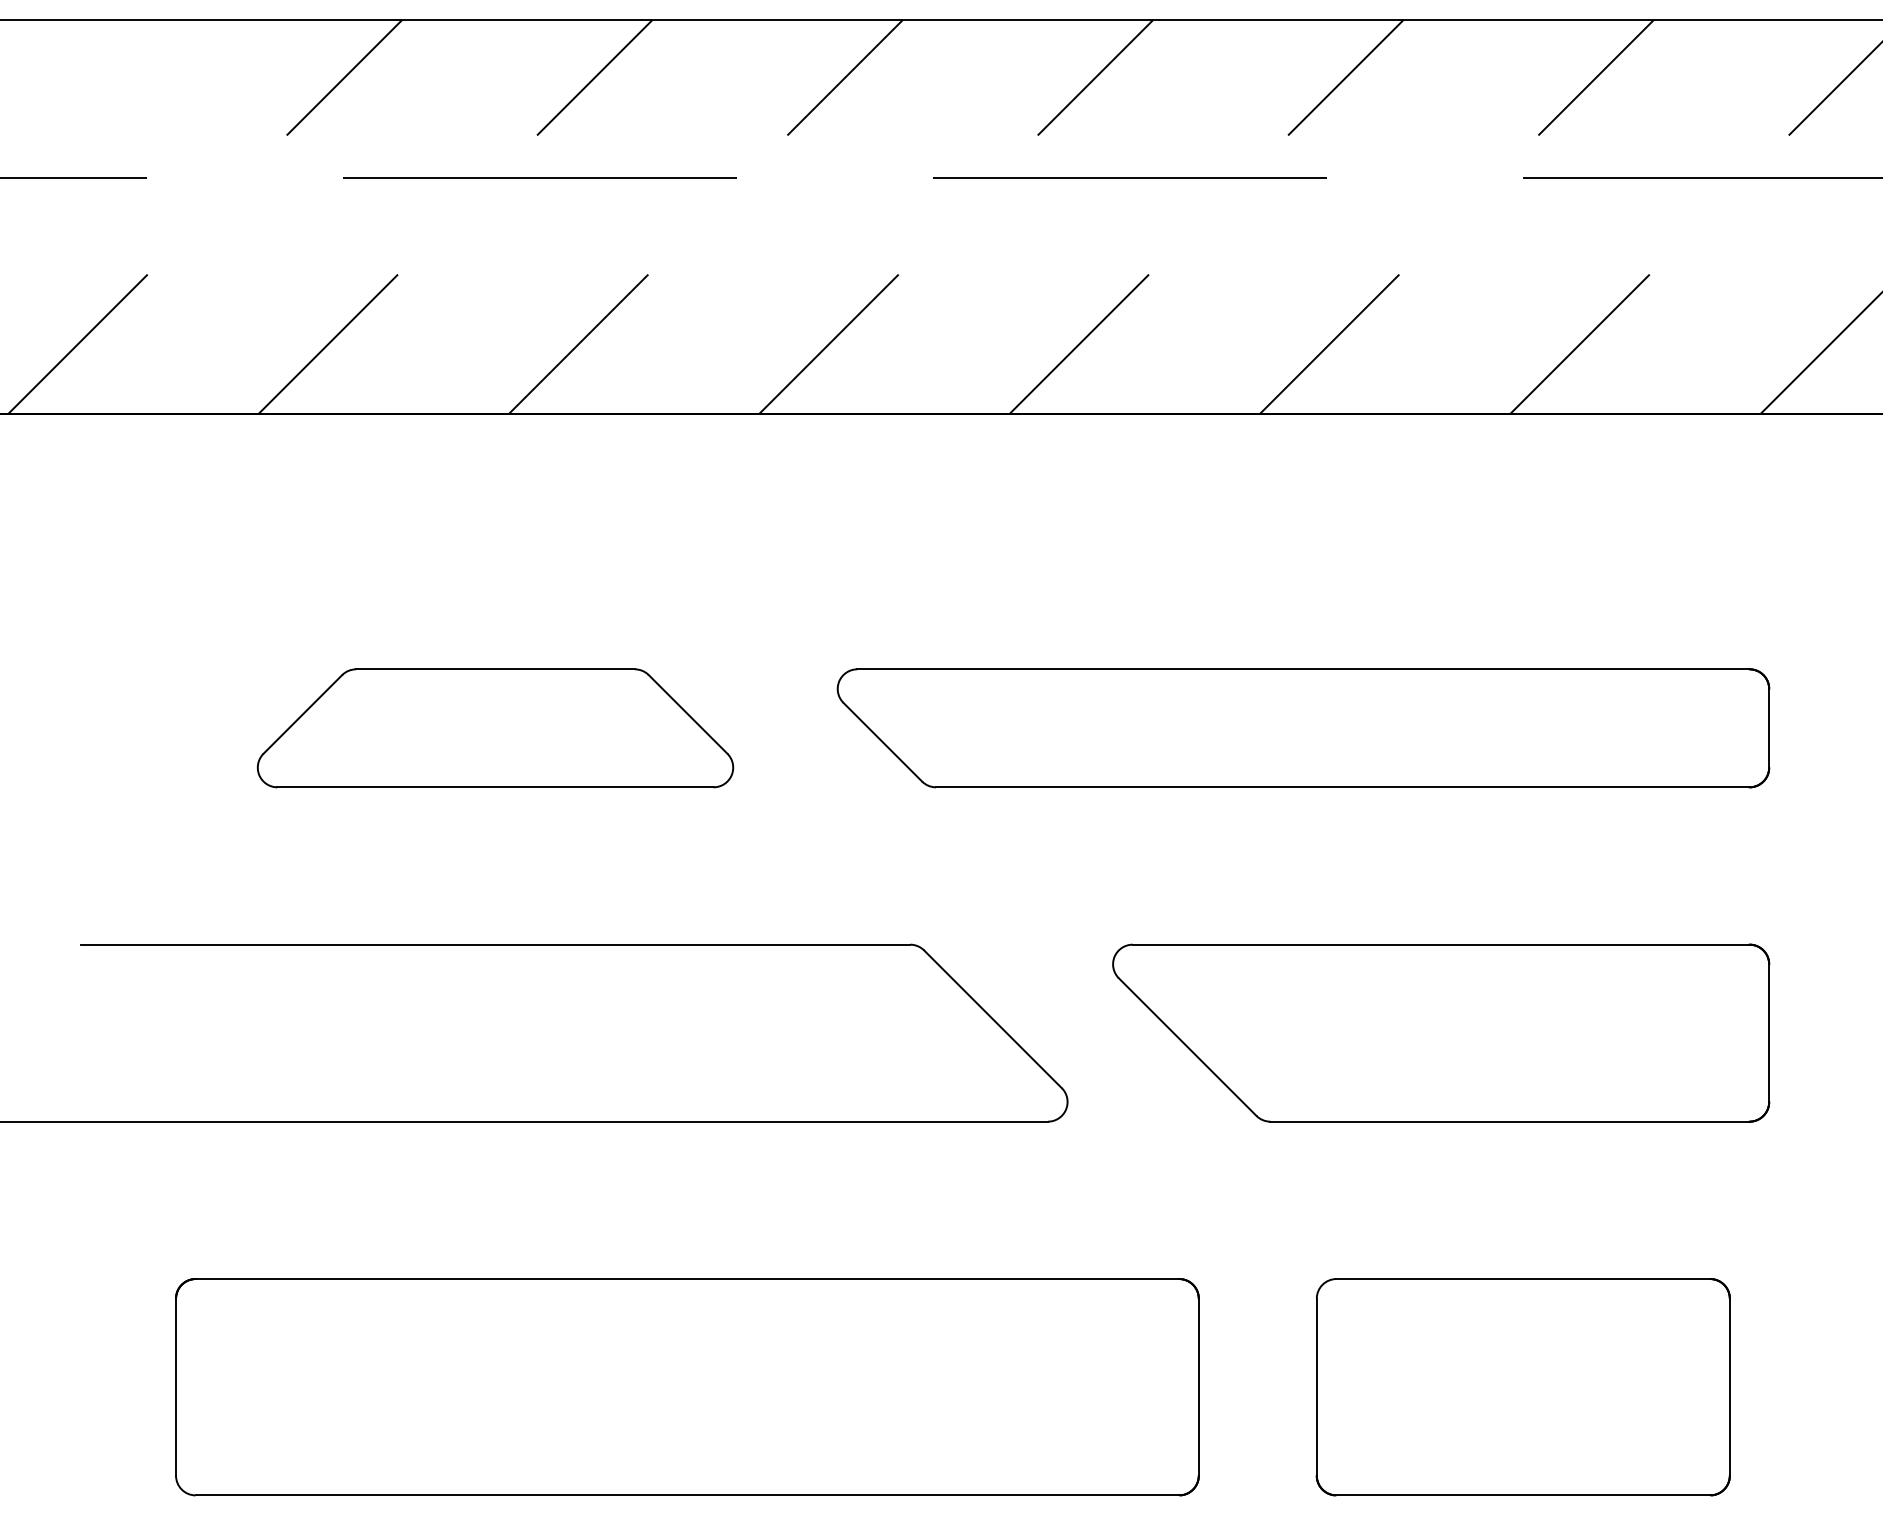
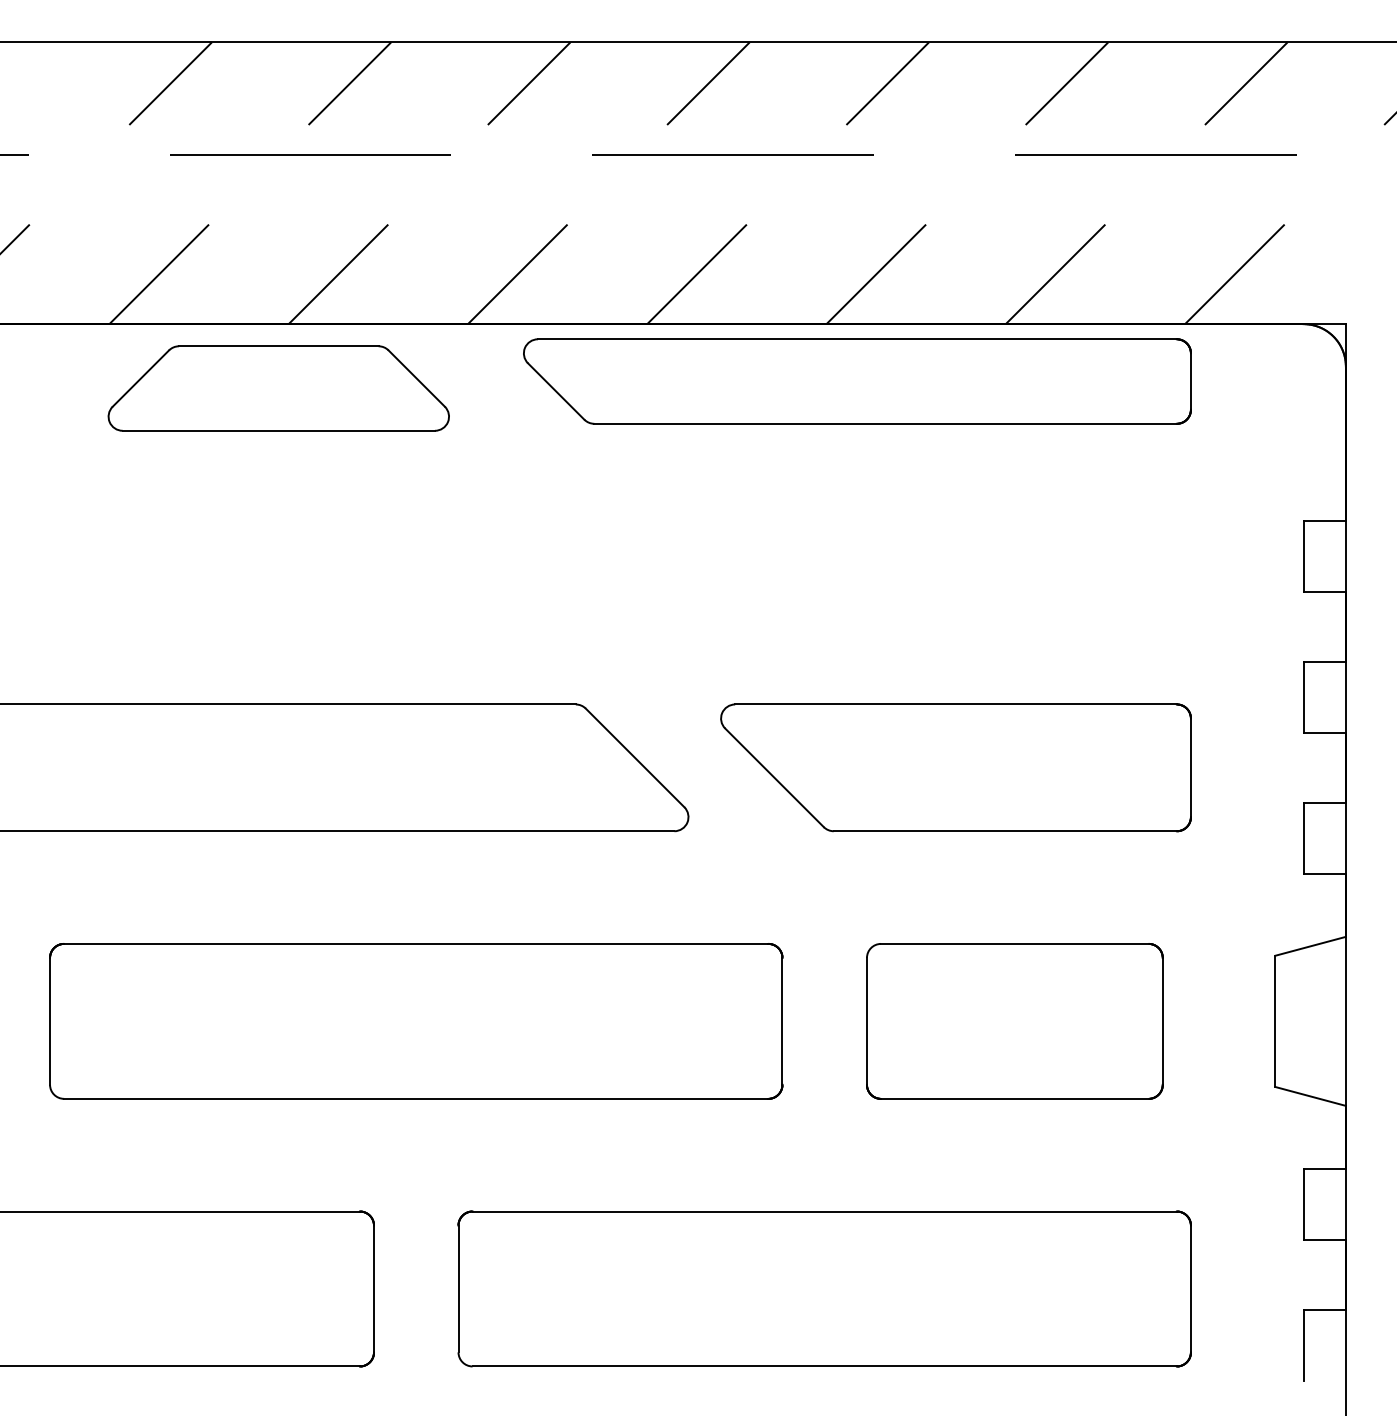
part: (495, 728) -> (278, 388), moved
part: (1303, 728) -> (857, 381), moved

